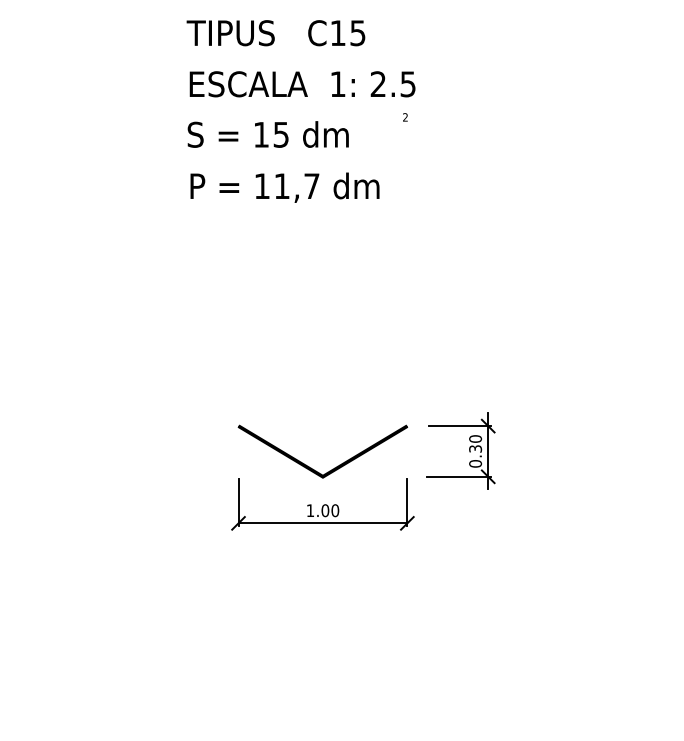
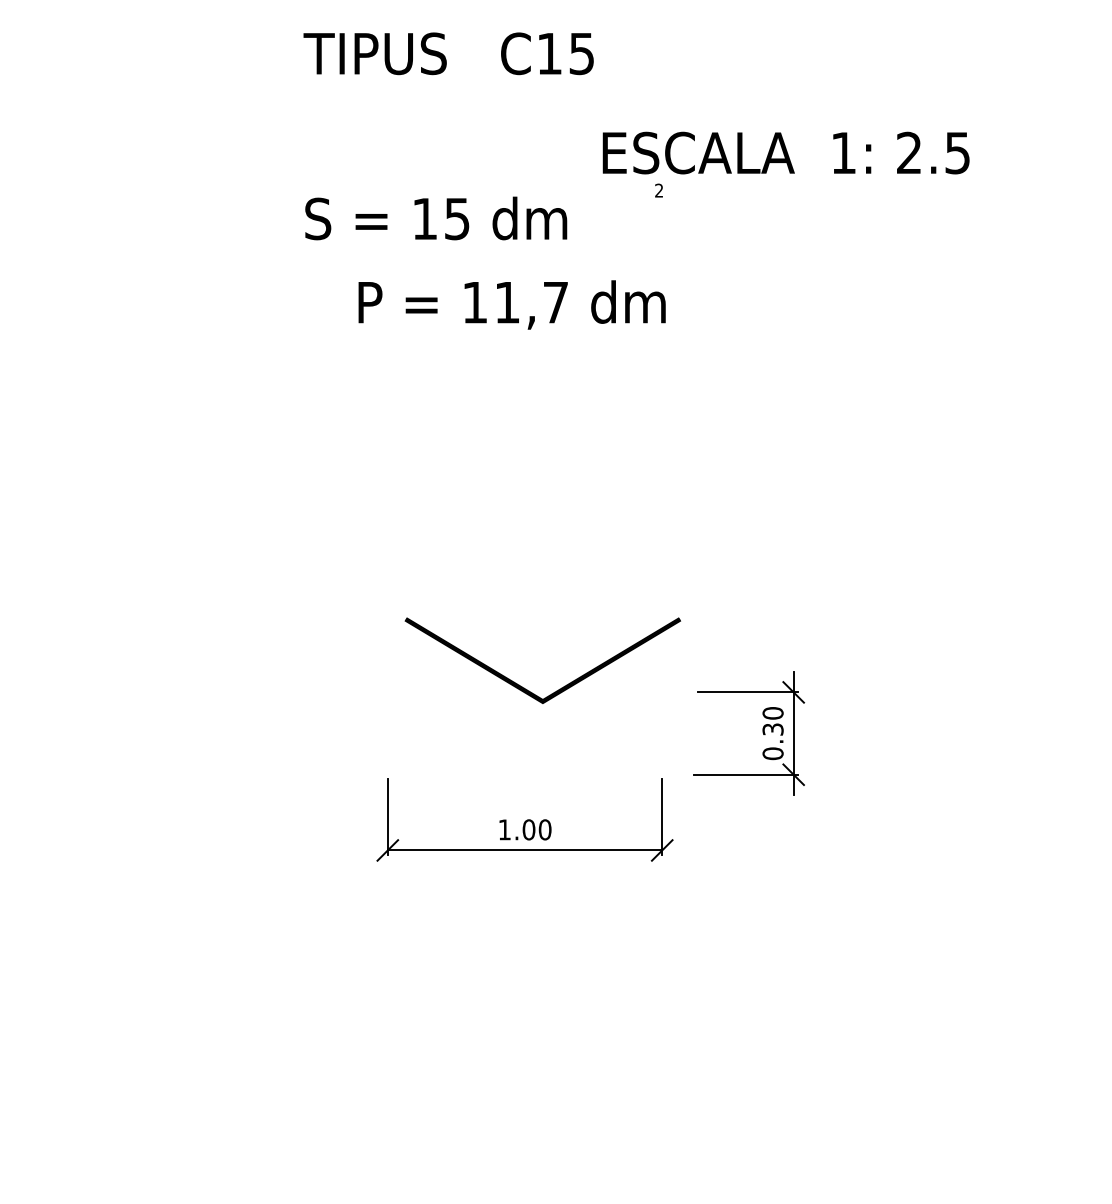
text: (302, 84) -> (785, 153), moved
text: (284, 187) -> (511, 304), moved
part: (311, 467) -> (524, 686), moved

